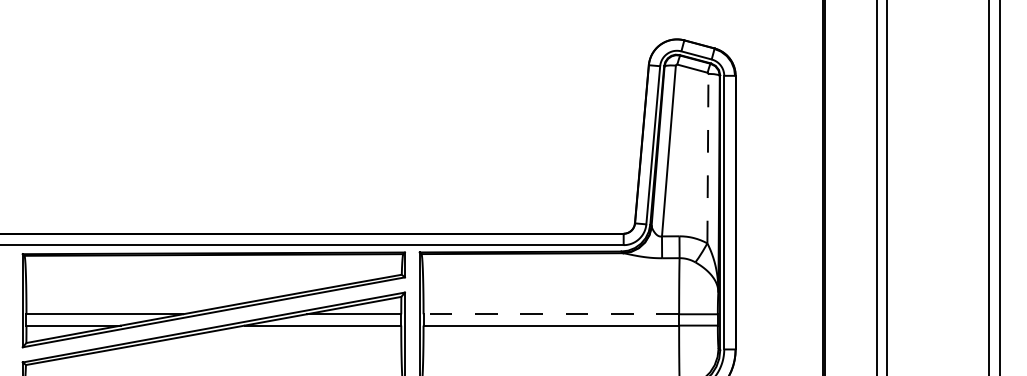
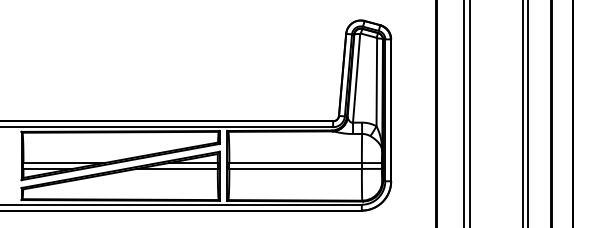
line: (707, 158) -> (376, 82), dashed -> solid
line: (551, 315) -> (295, 163), dashed -> solid

